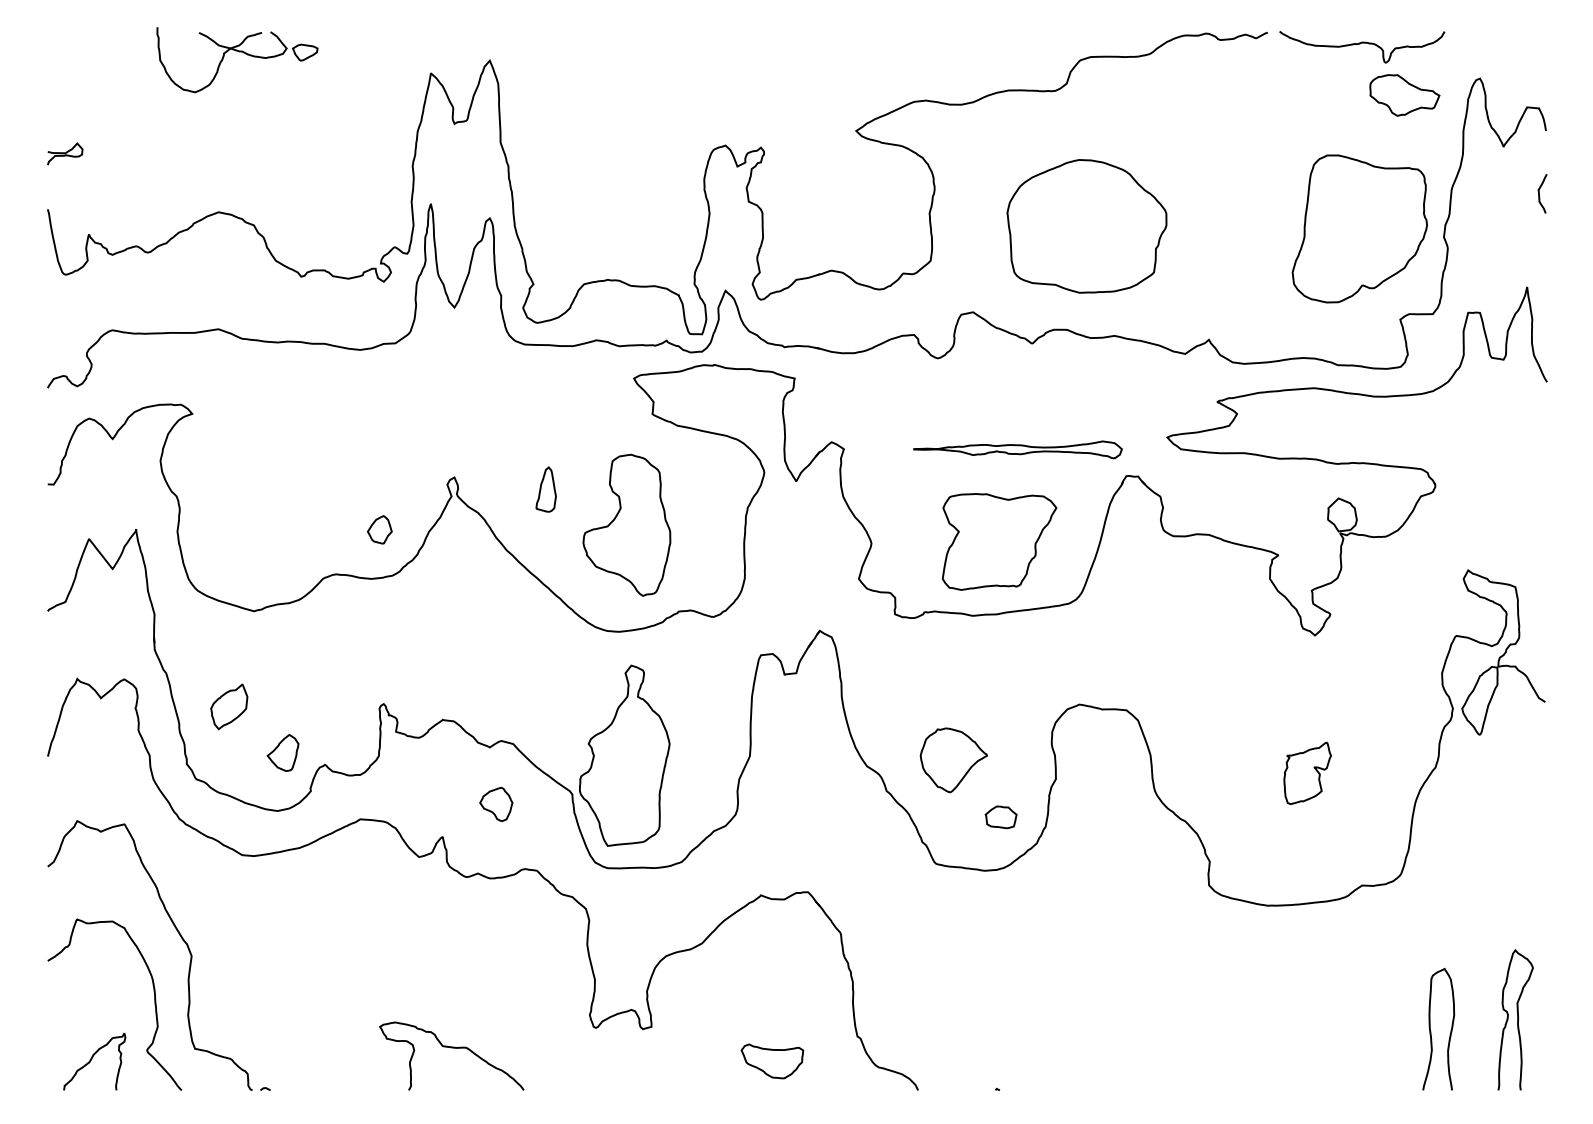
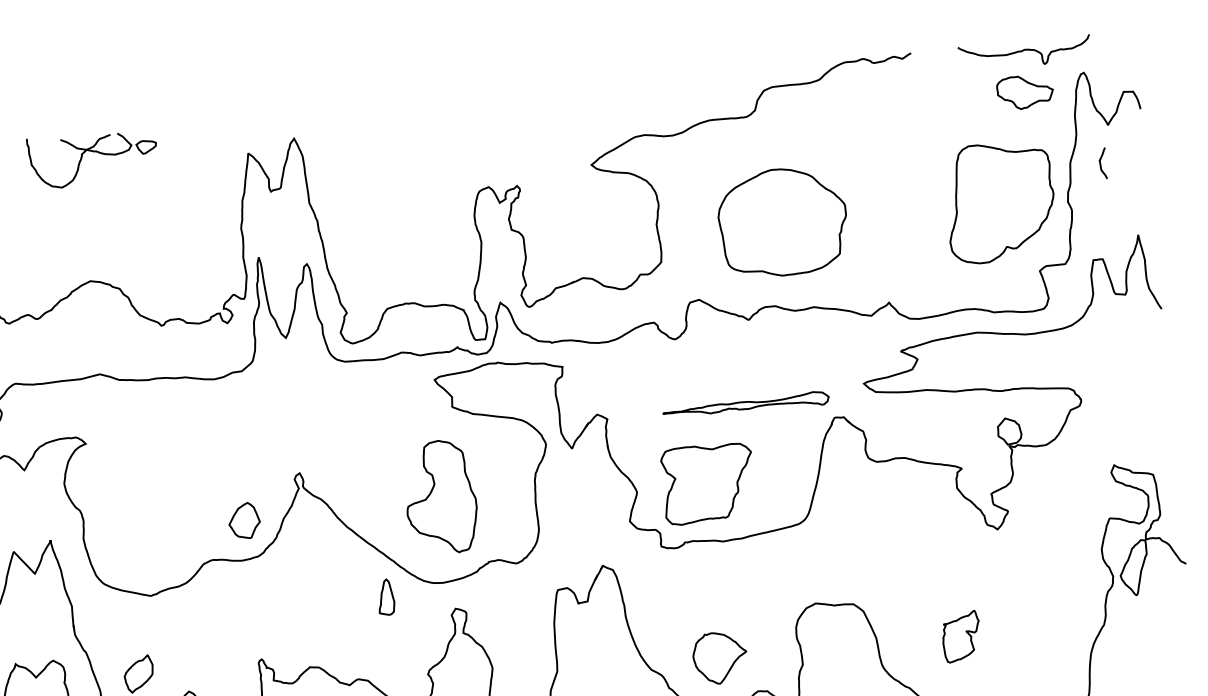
curve: (1360, 44) -> (1023, 51), moved
curve: (1539, 193) -> (1100, 163), moved
part: (545, 489) -> (385, 597), moved
part: (379, 529) -> (244, 520), size x1.6
part: (999, 541) -> (708, 483), moved
part: (1307, 772) -> (961, 636), moved

